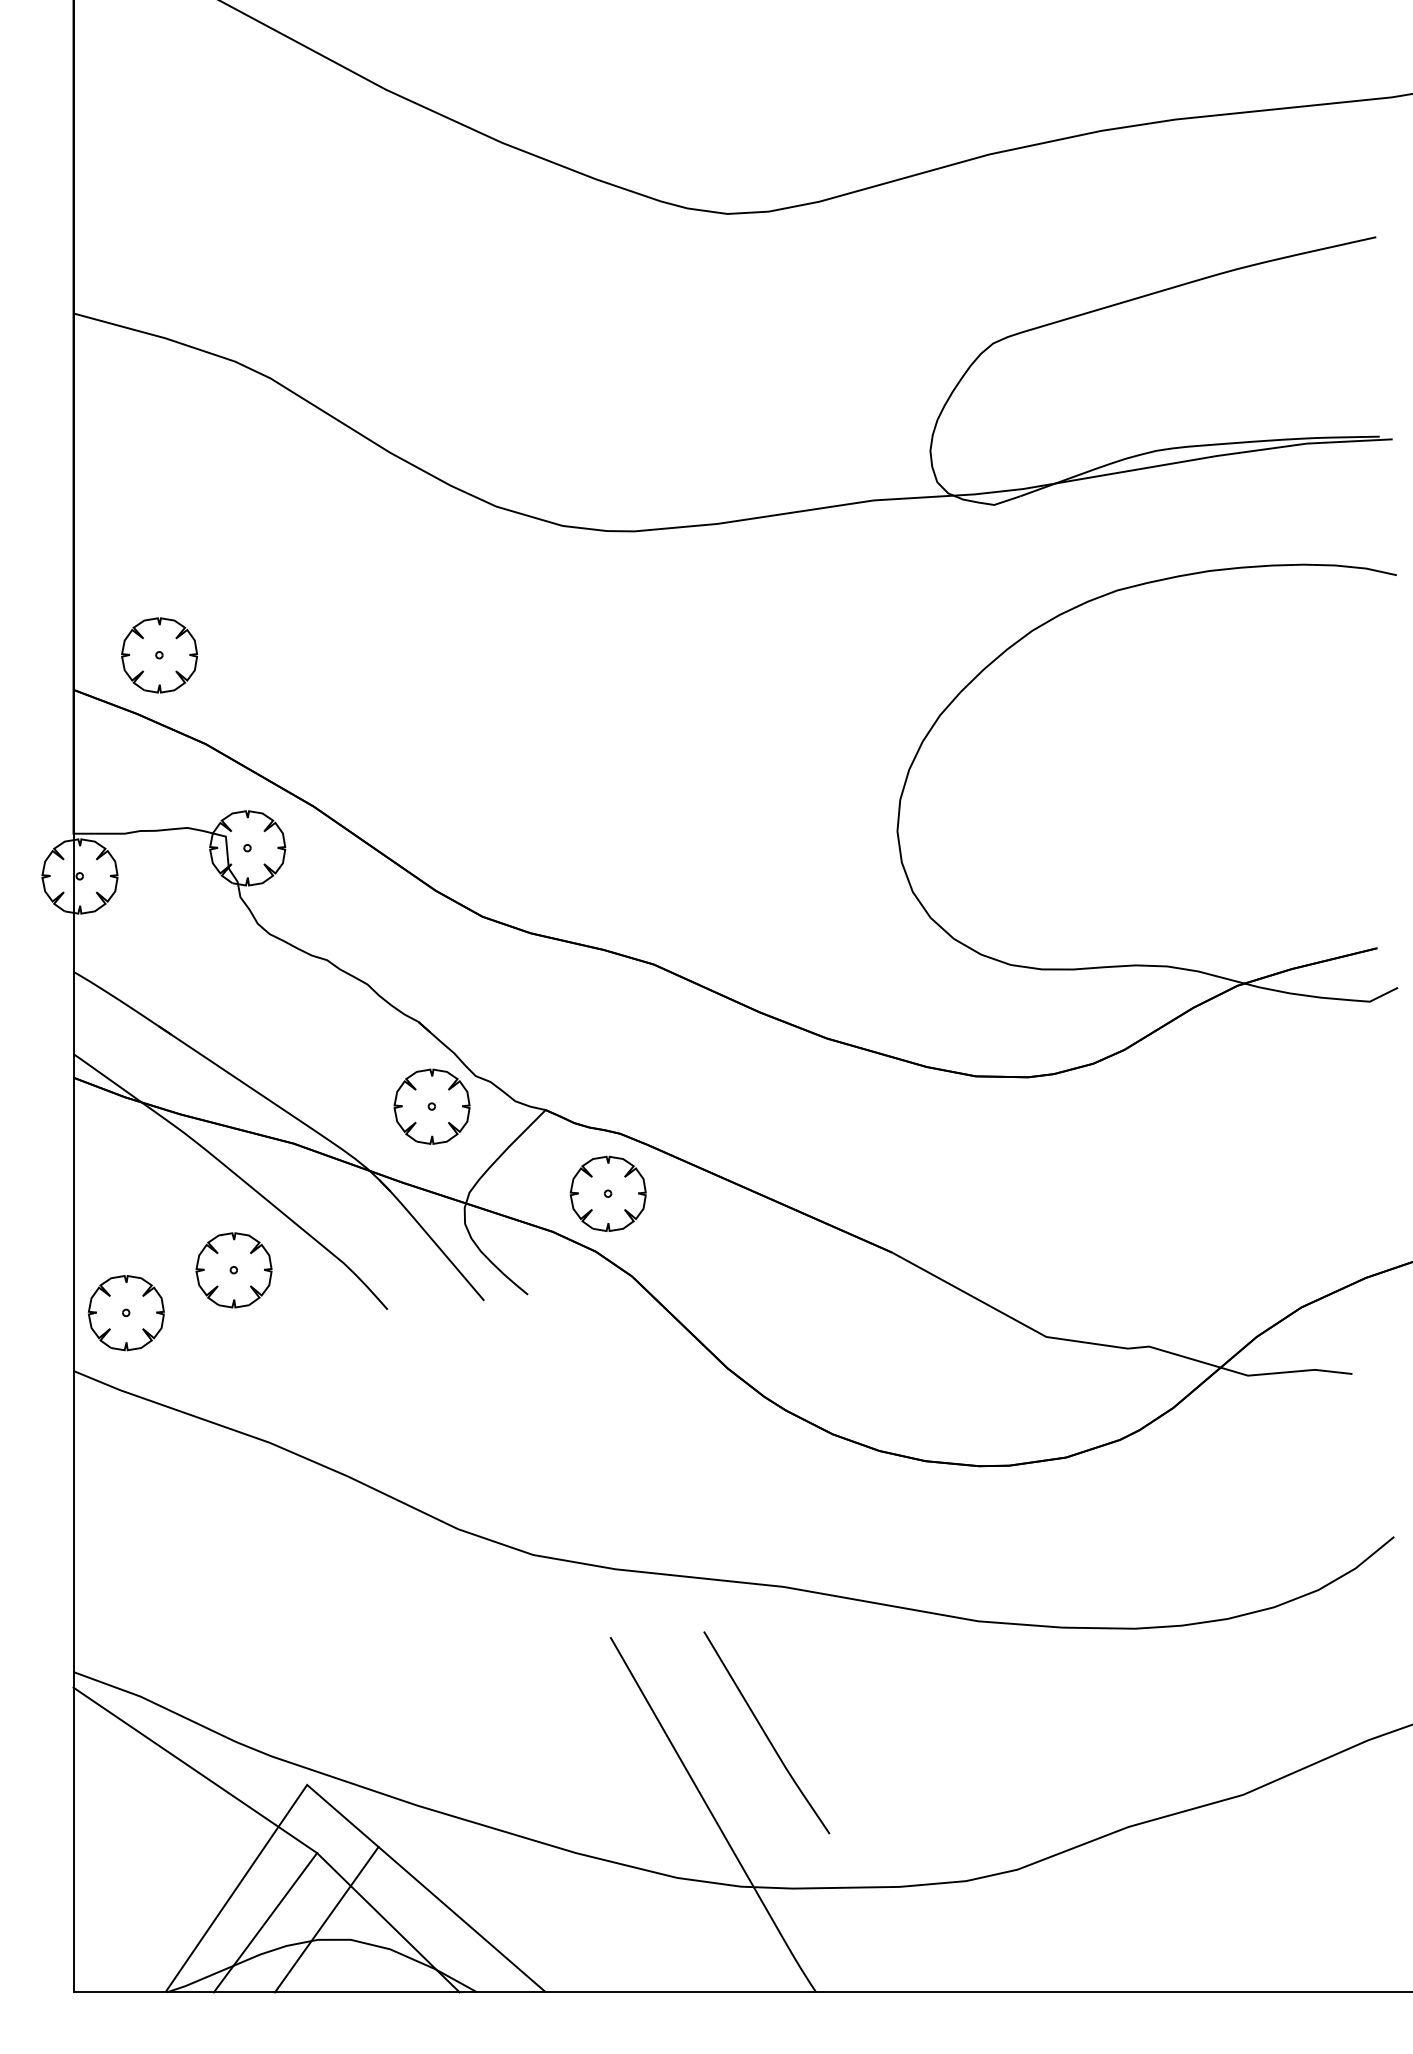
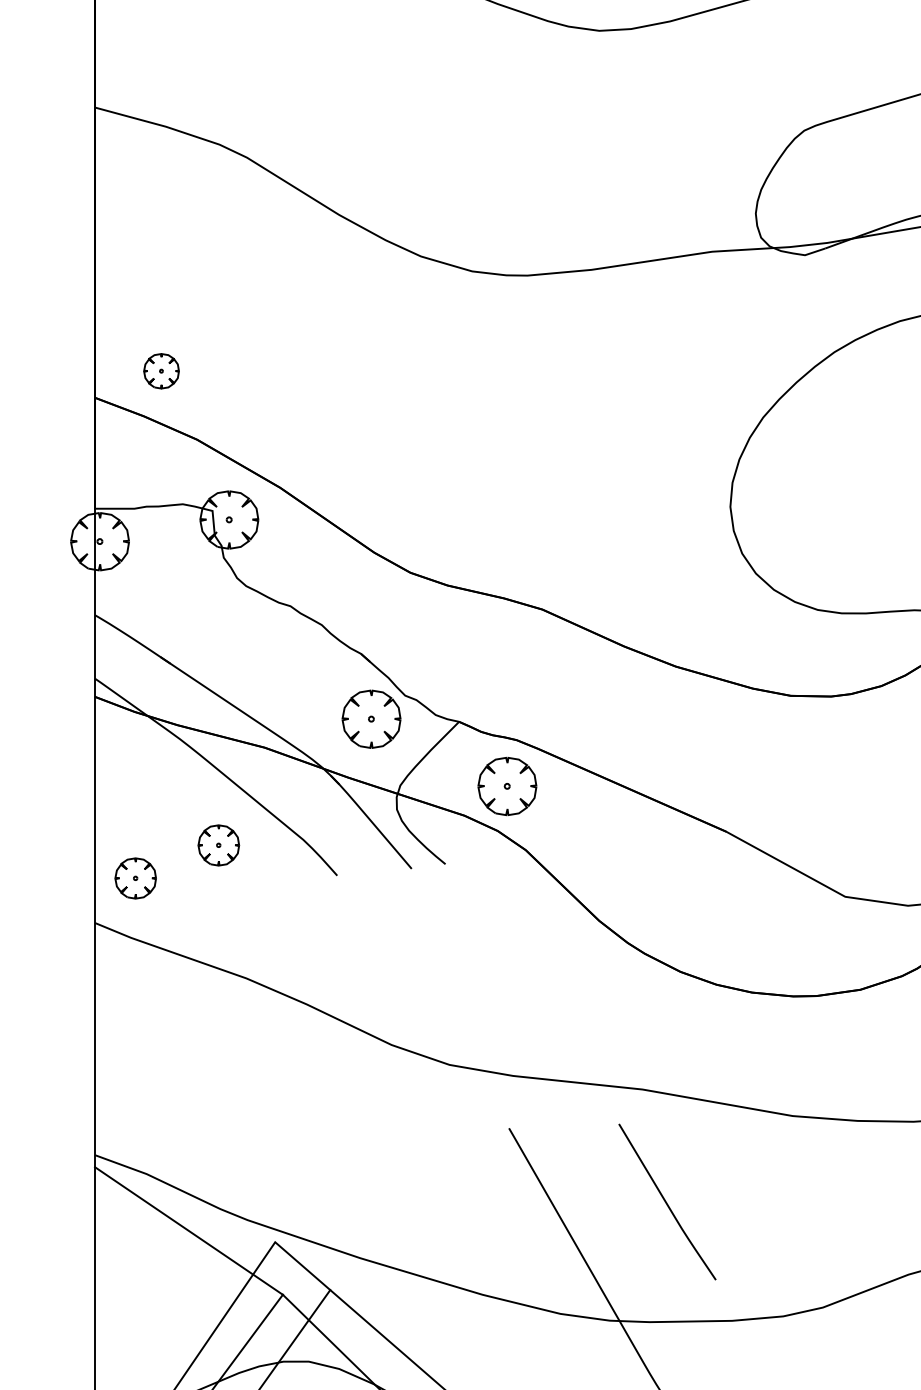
part: (159, 655) -> (161, 371), size x0.6
part: (233, 1270) -> (218, 845), size x0.7
part: (125, 1313) -> (135, 878), size x0.7
curve: (765, 1732) -> (666, 1201), moved

